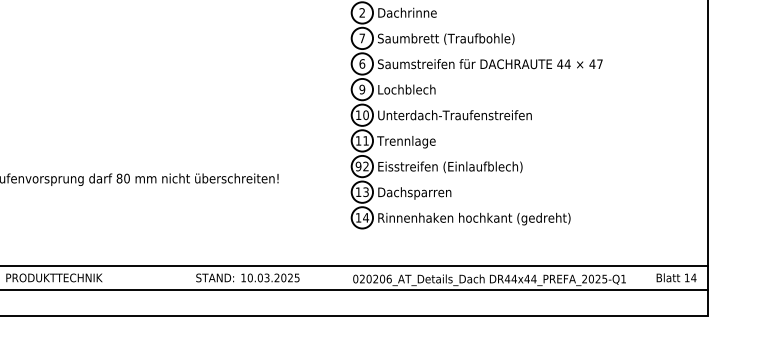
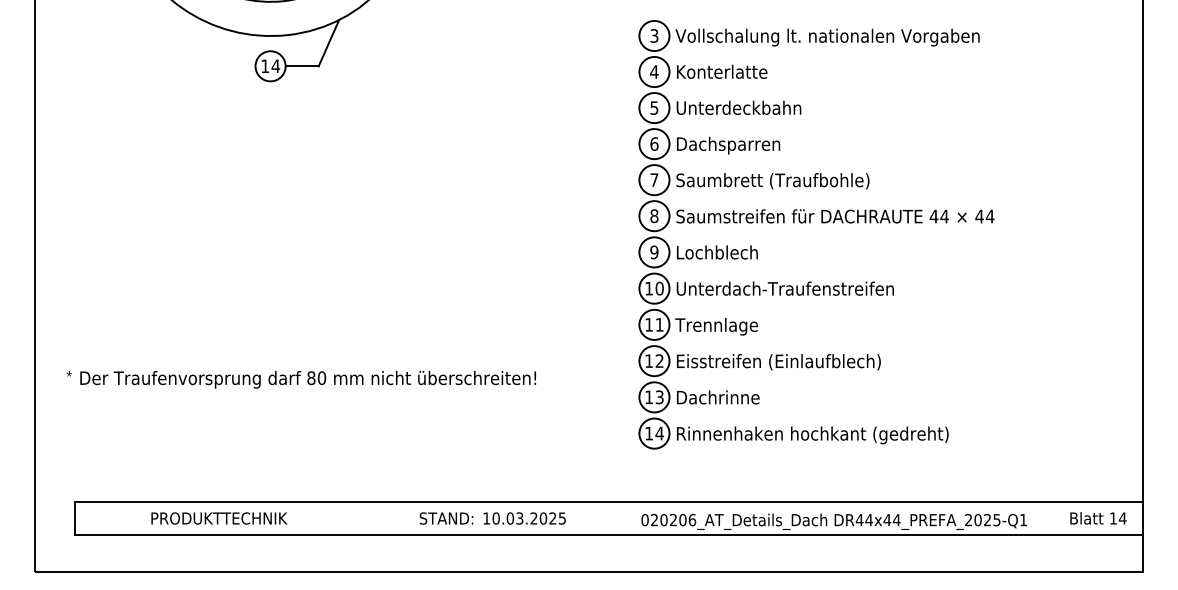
text: (362, 12) -> (654, 143), 2 -> 6
text: (429, 13) -> (749, 145), Dachrinne -> Dachsparren
text: (362, 63) -> (654, 215), 6 -> 8
text: (599, 64) -> (989, 216), 47 -> 44
text: (358, 166) -> (649, 360), 92 -> 12
text: (429, 193) -> (749, 399), Dachsparren -> Dachrinne

